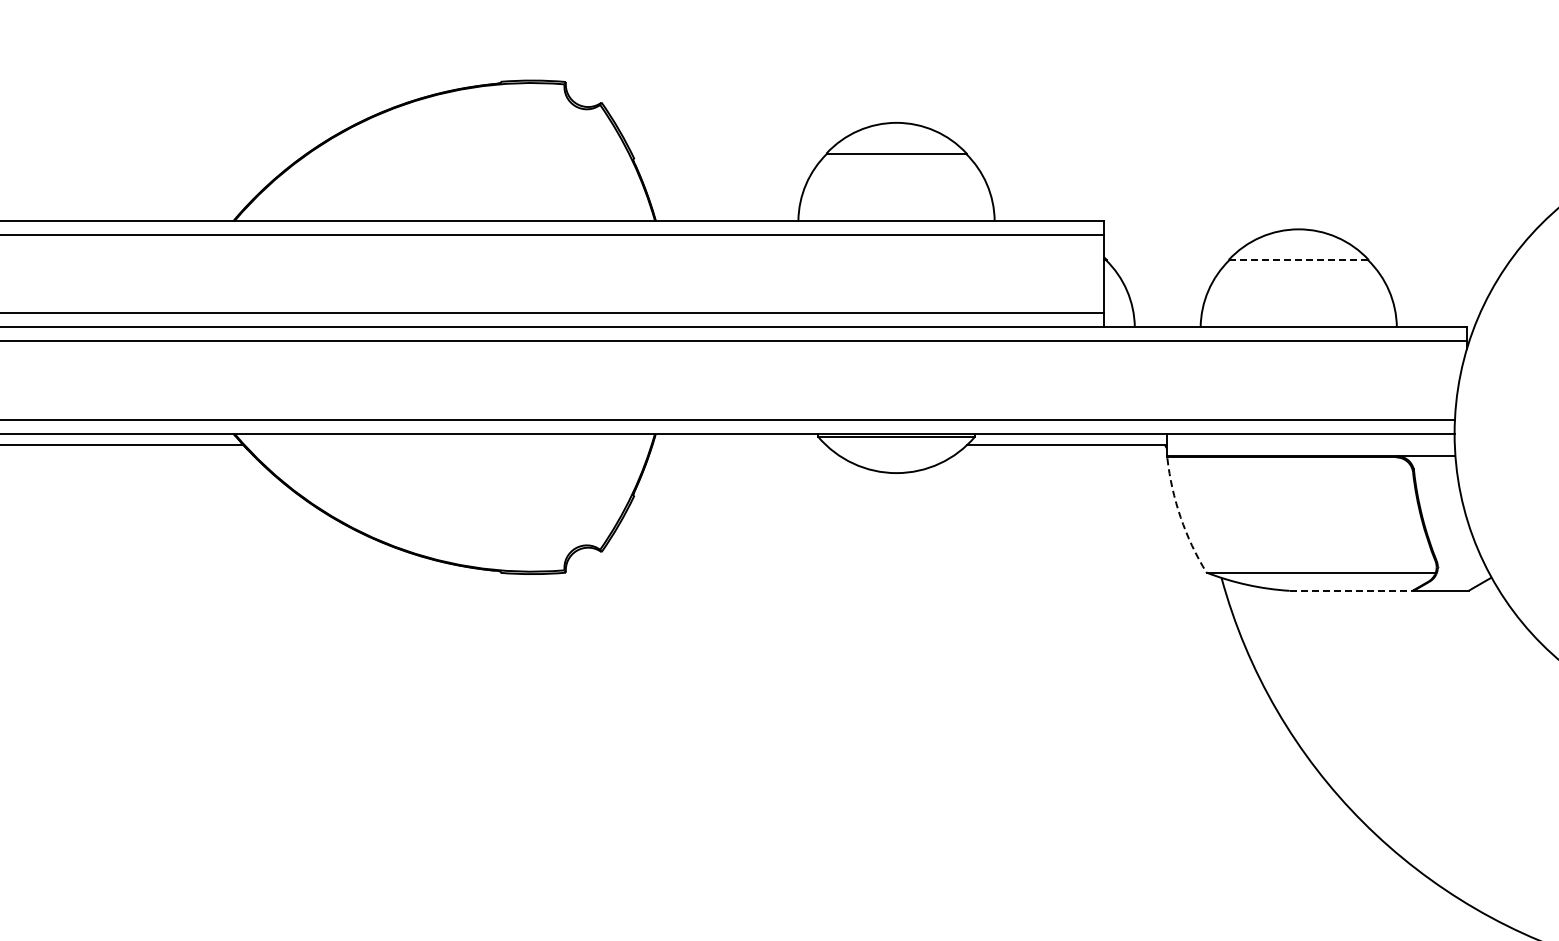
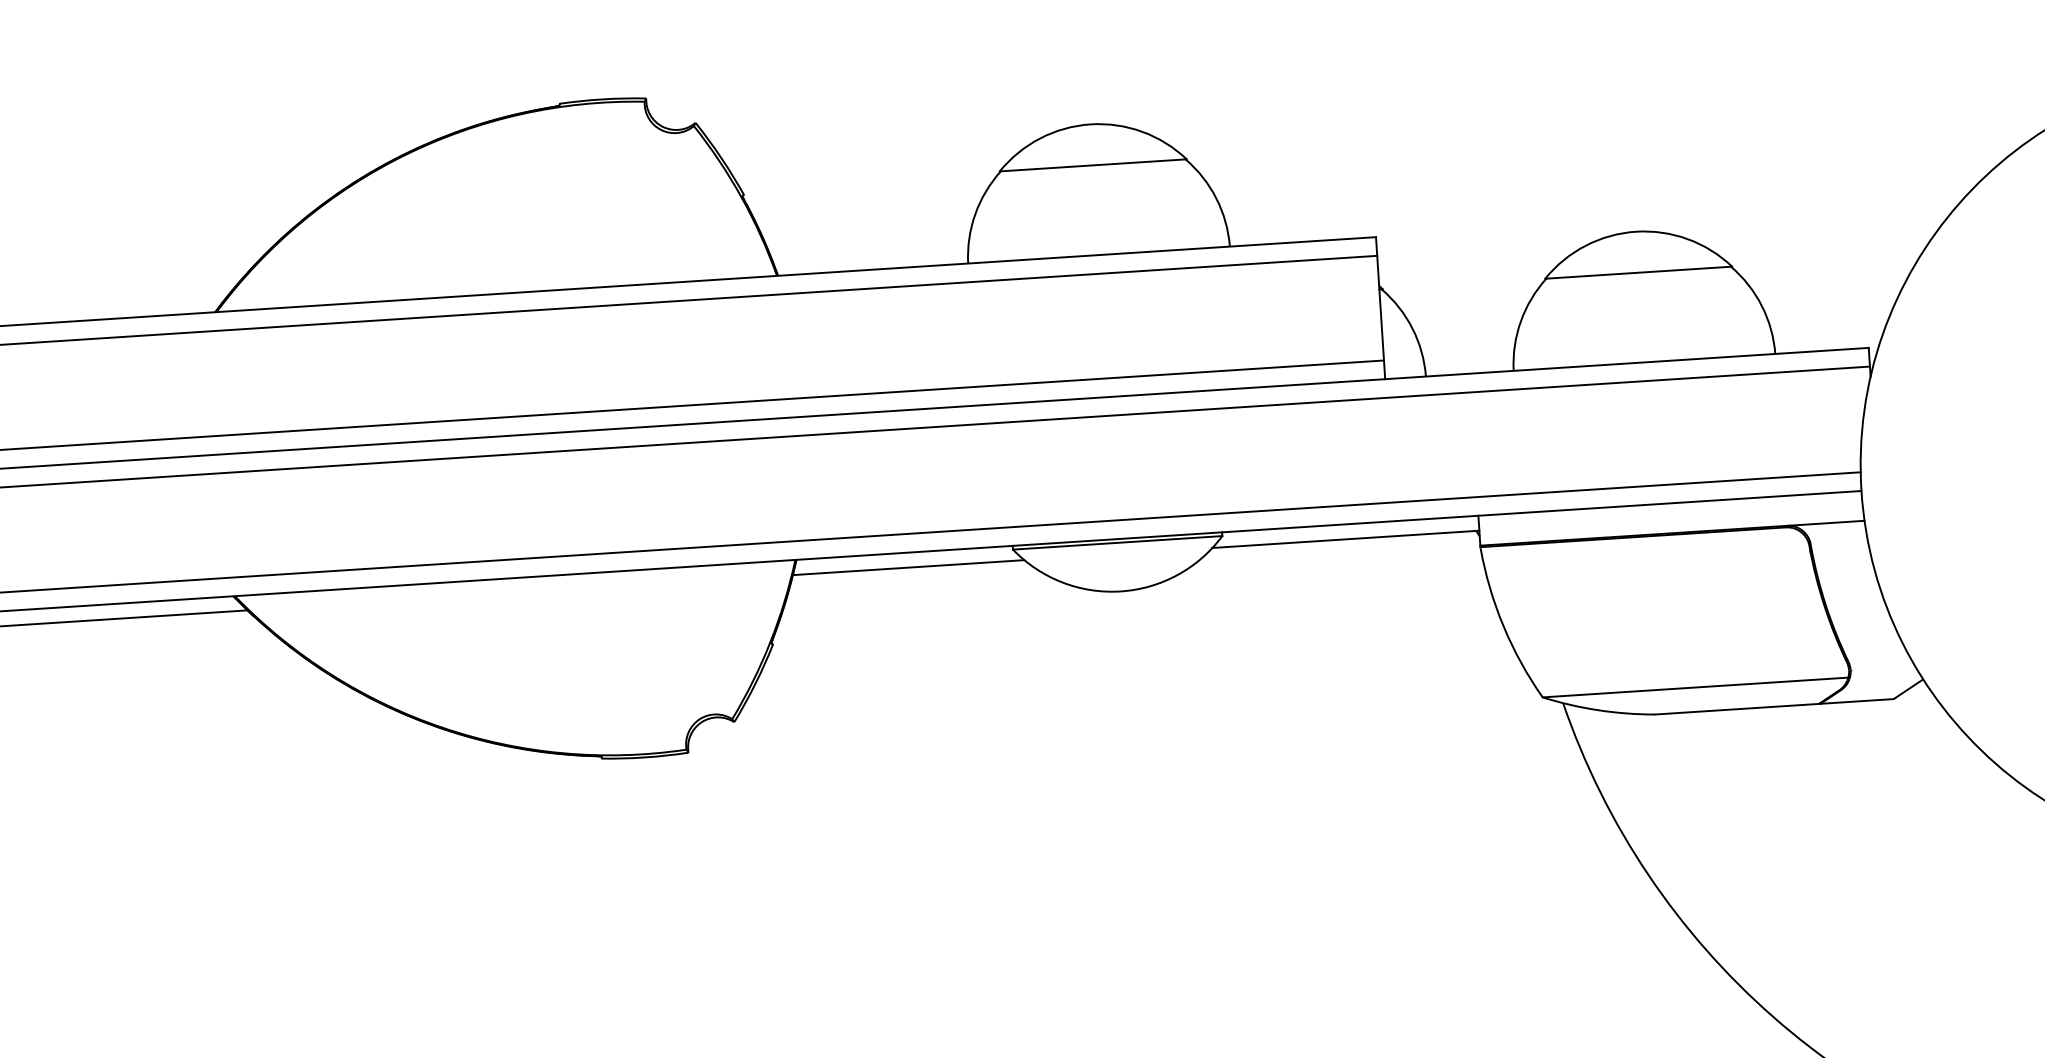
line: (1299, 260) -> (1639, 273), dashed -> solid
line: (739, 445) -> (909, 568), added
arc: (1180, 517) -> (1503, 626), dashed -> solid
line: (1351, 590) -> (1737, 708), dashed -> solid

